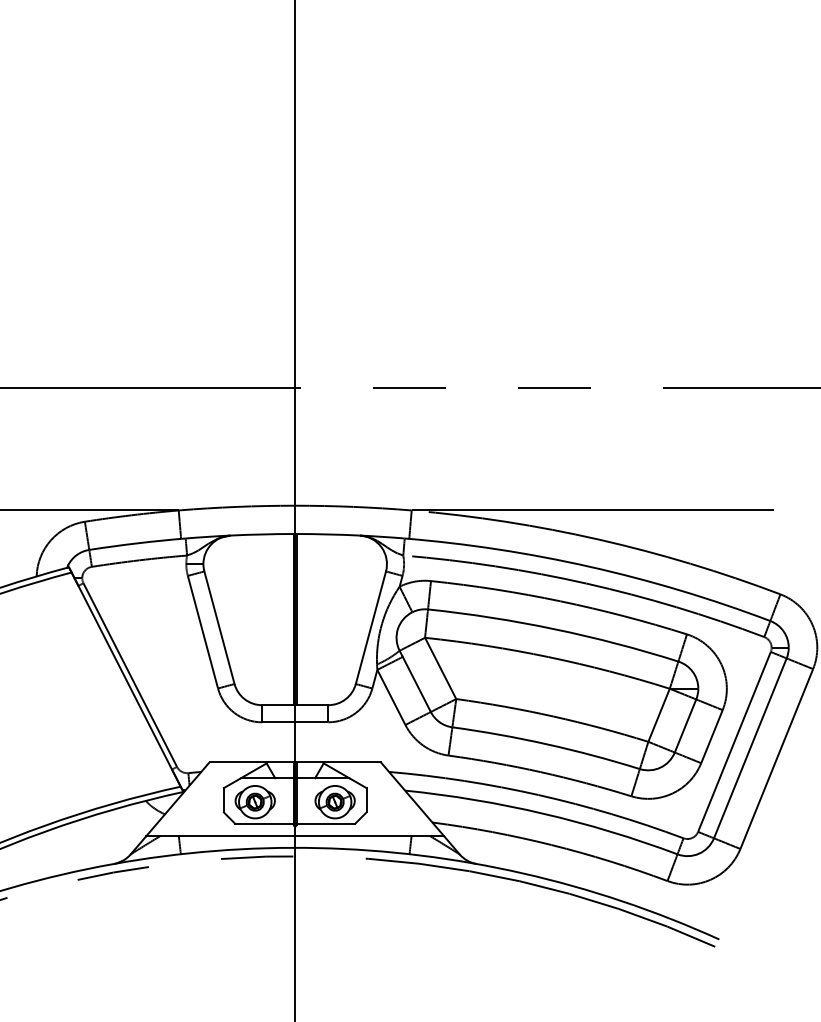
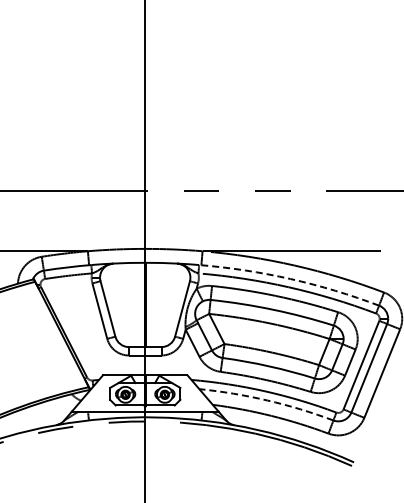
arc: (590, 567) -> (290, 279), solid -> dashed
arc: (543, 813) -> (267, 400), solid -> dashed

